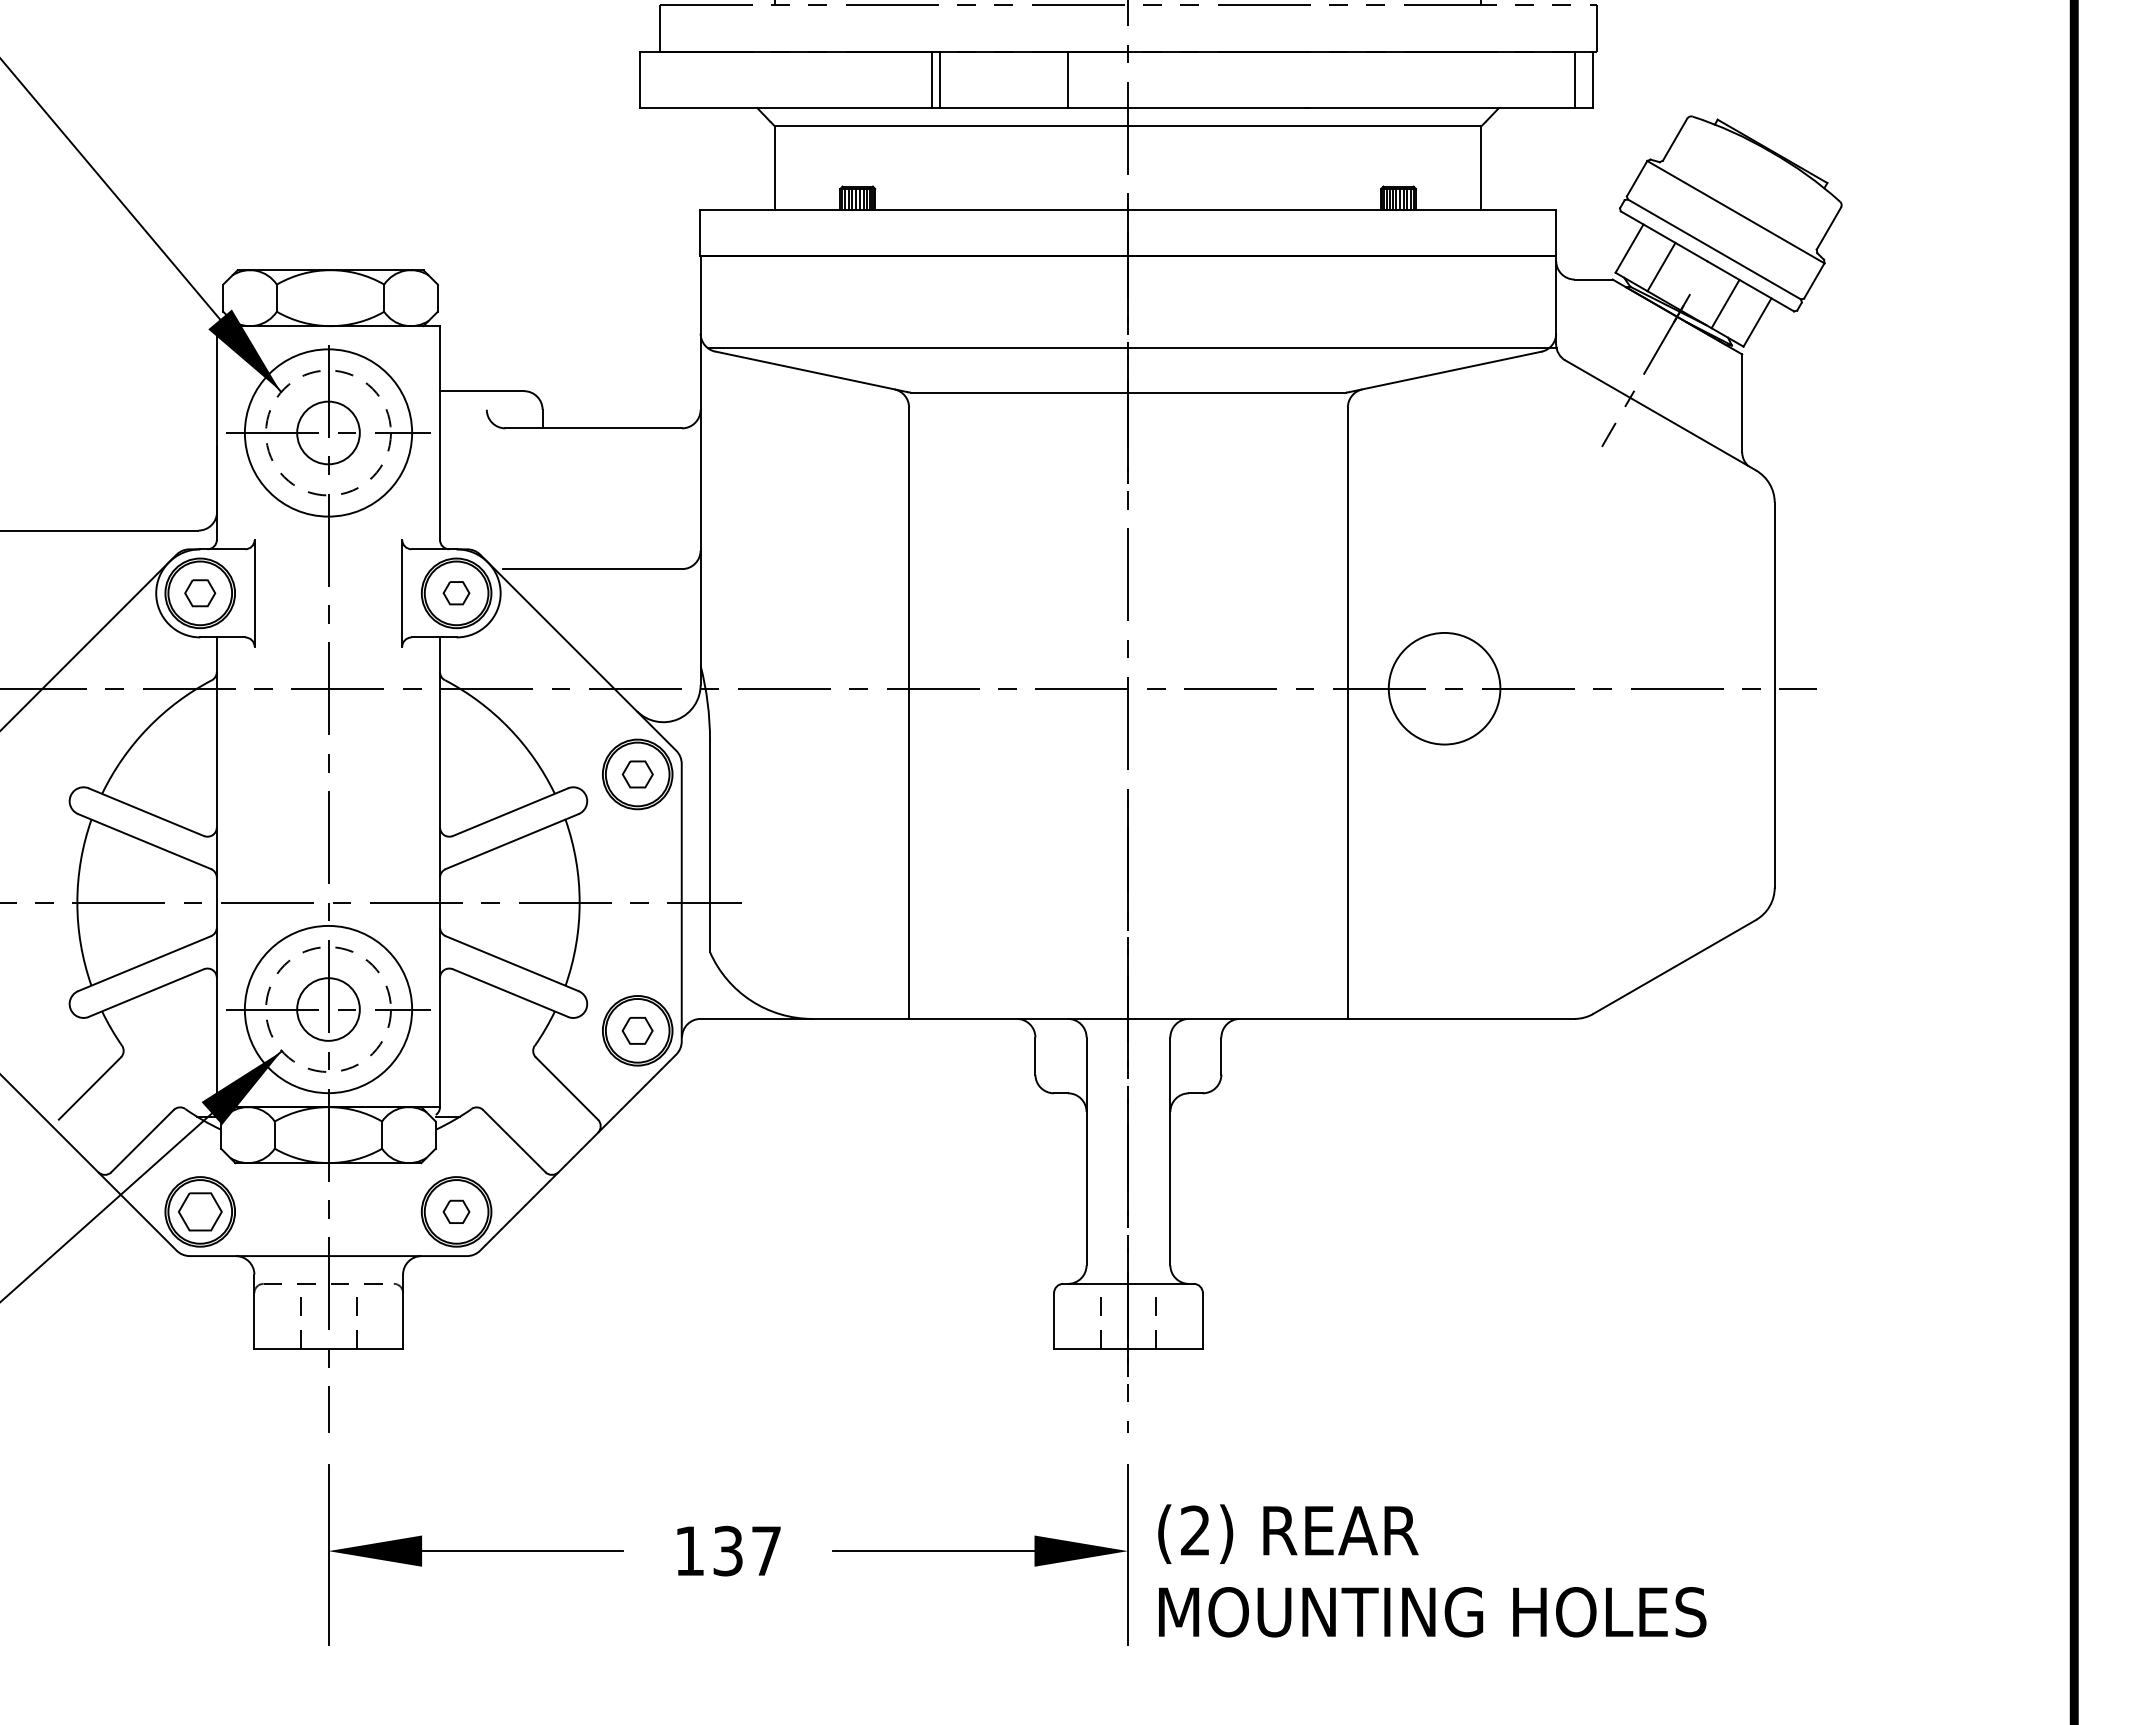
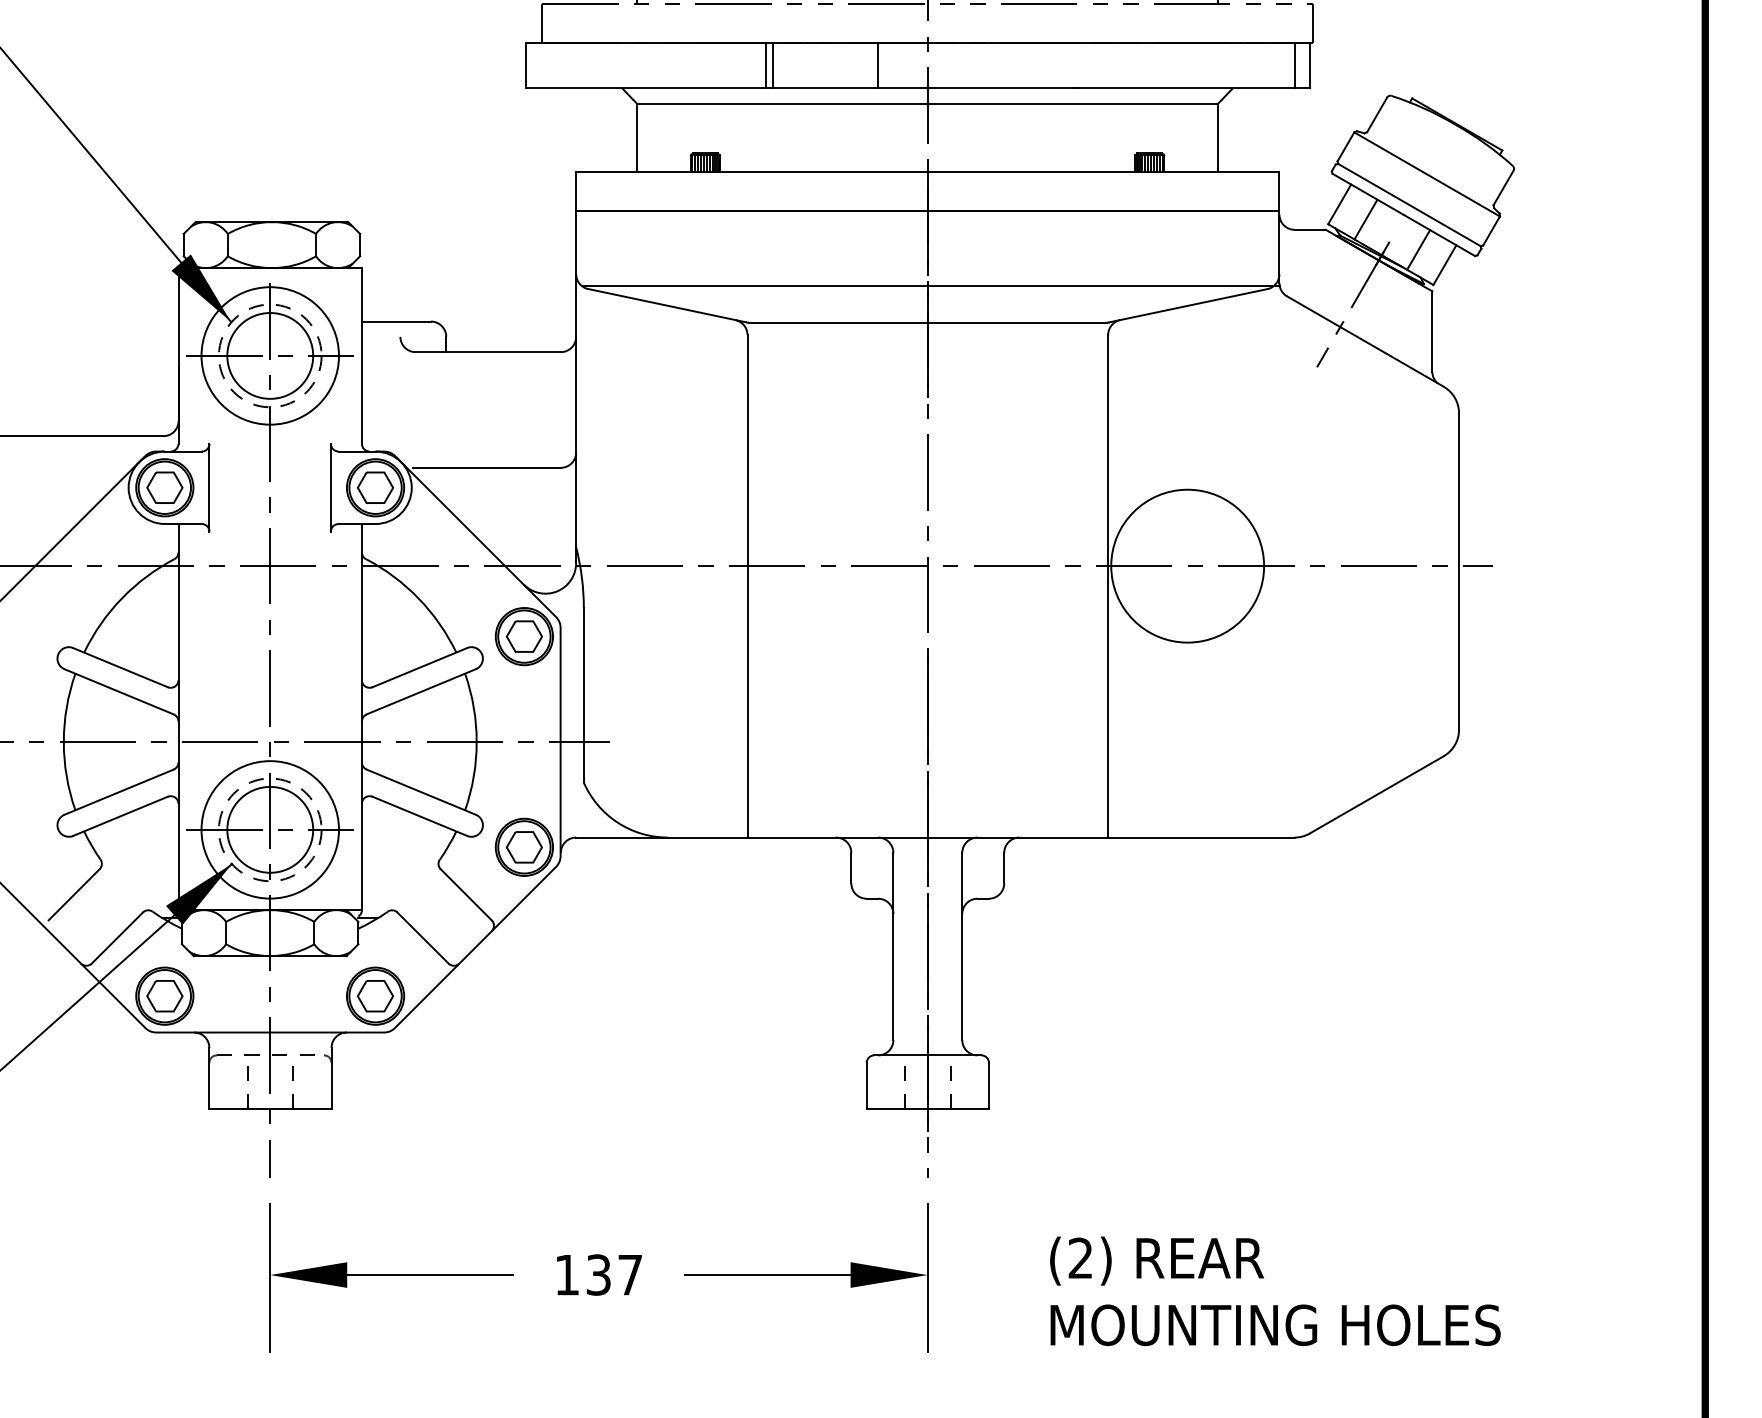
circle: (328, 432) -> (270, 355), size x1.67
part: (199, 592) -> (164, 487), size x1.43
part: (456, 592) -> (375, 487), size x1.67
circle: (1444, 688) -> (1187, 565), size x1.67
part: (637, 774) -> (524, 636), size x1.43
circle: (328, 1009) -> (270, 829), size x1.67
part: (637, 1030) -> (524, 847), size x1.43
part: (456, 1211) -> (375, 995), size x1.67
text: (1432, 1570) -> (1275, 1290), moved

